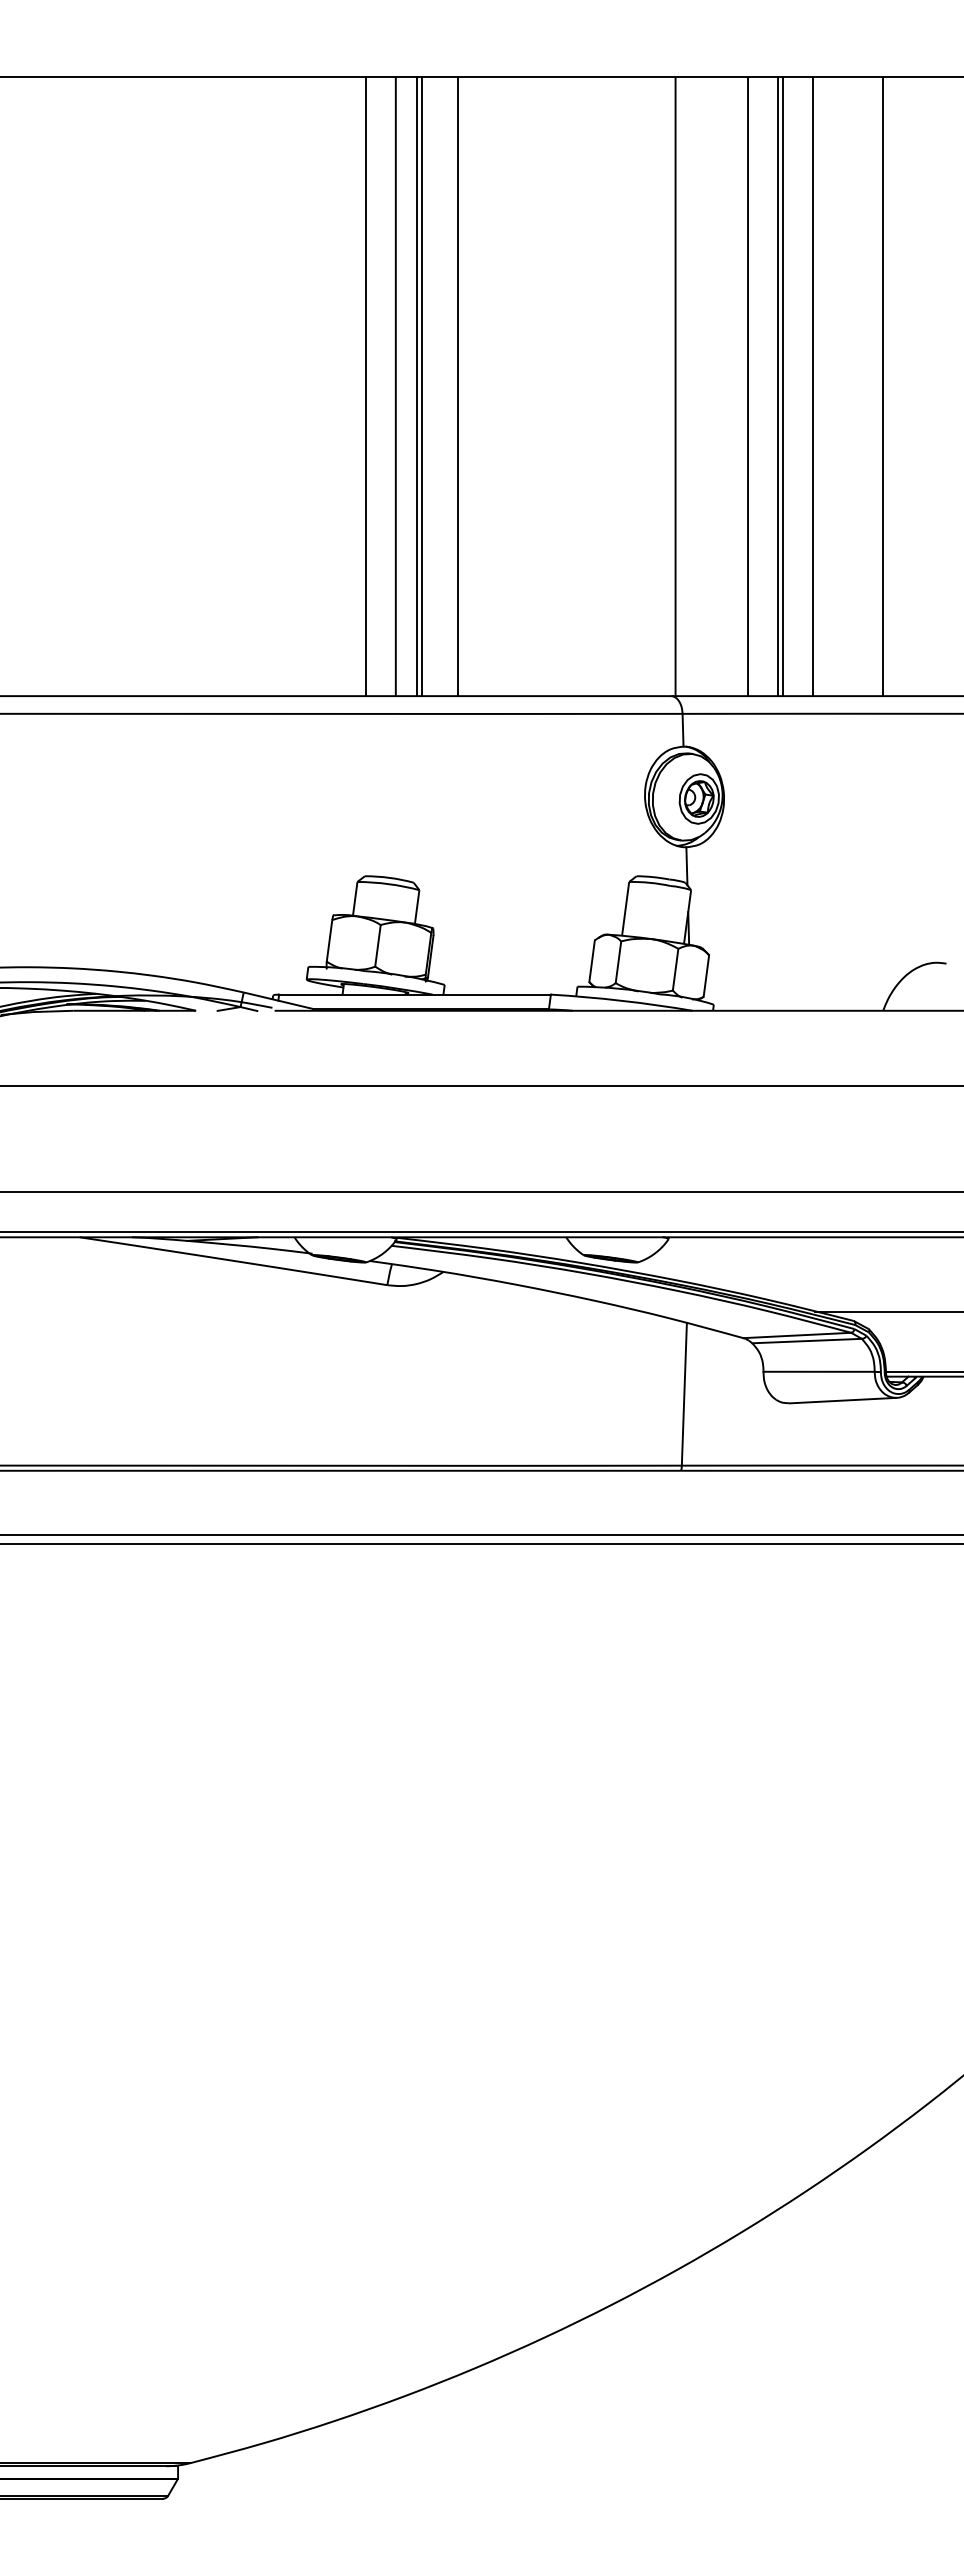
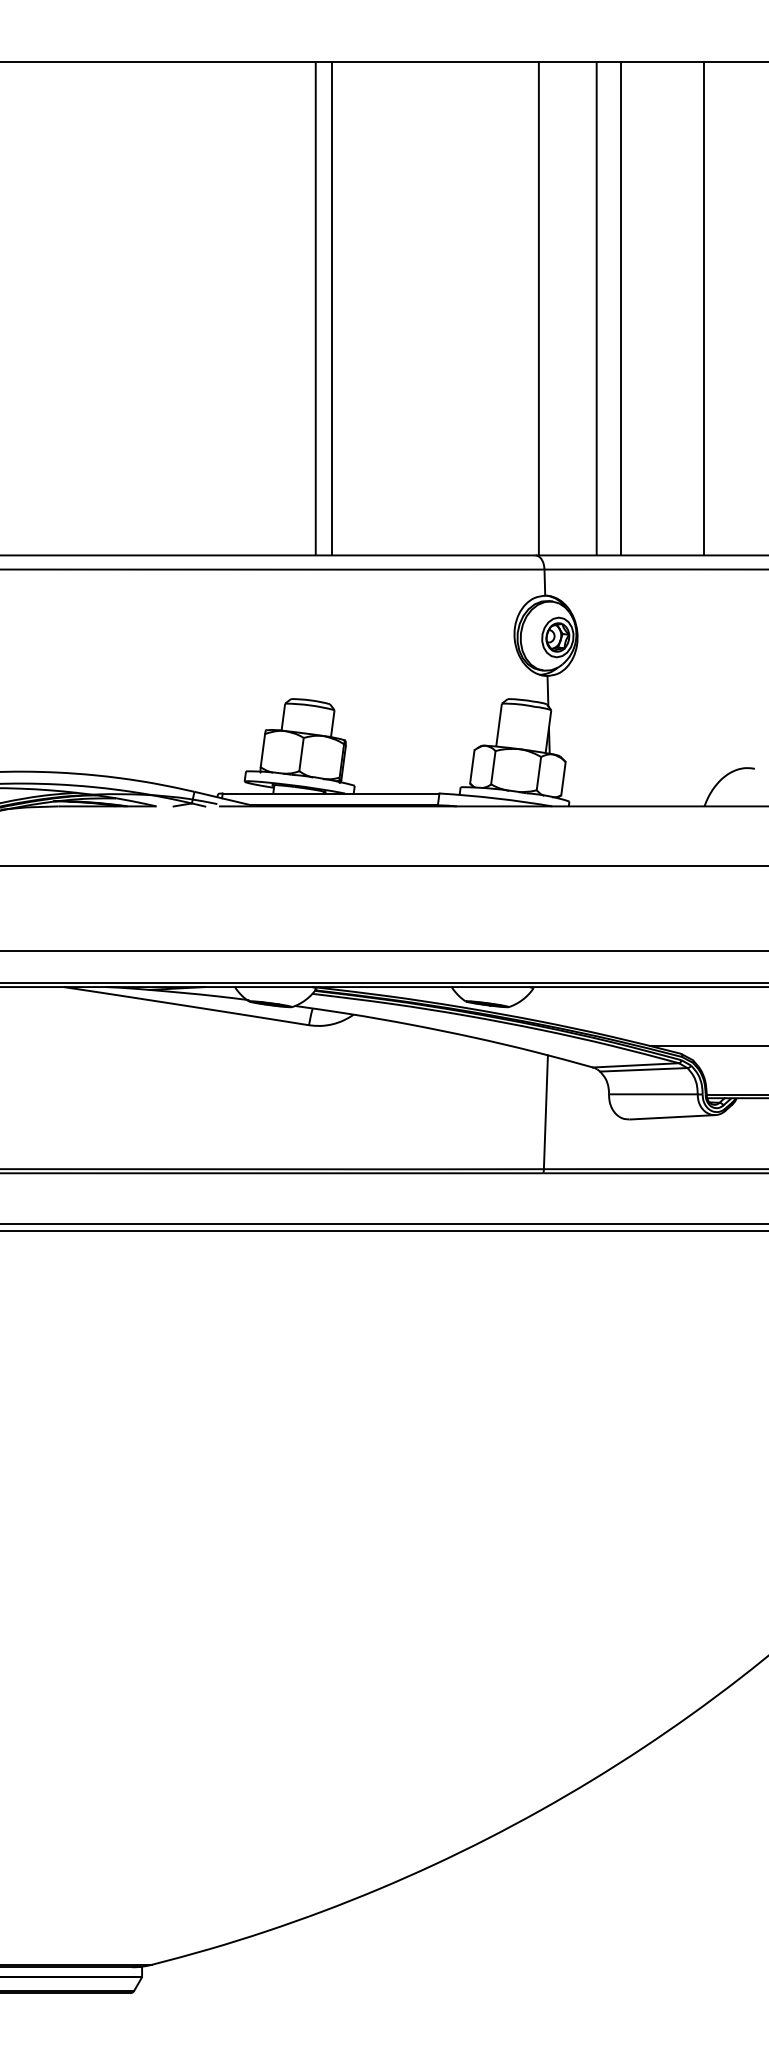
line: (365, 386) -> (291, 308), removed
line: (421, 386) -> (336, 308), removed
line: (457, 386) -> (364, 308), removed
line: (783, 386) -> (624, 308), removed
line: (812, 386) -> (648, 308), removed

